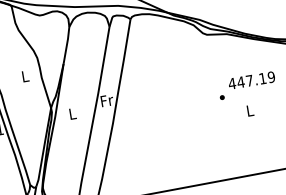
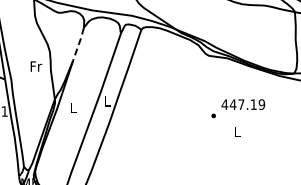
line: (66, 45) -> (78, 44), solid -> dashed
text: (25, 76) -> (36, 66), L -> Fr
text: (107, 100) -> (107, 101), Fr -> L

